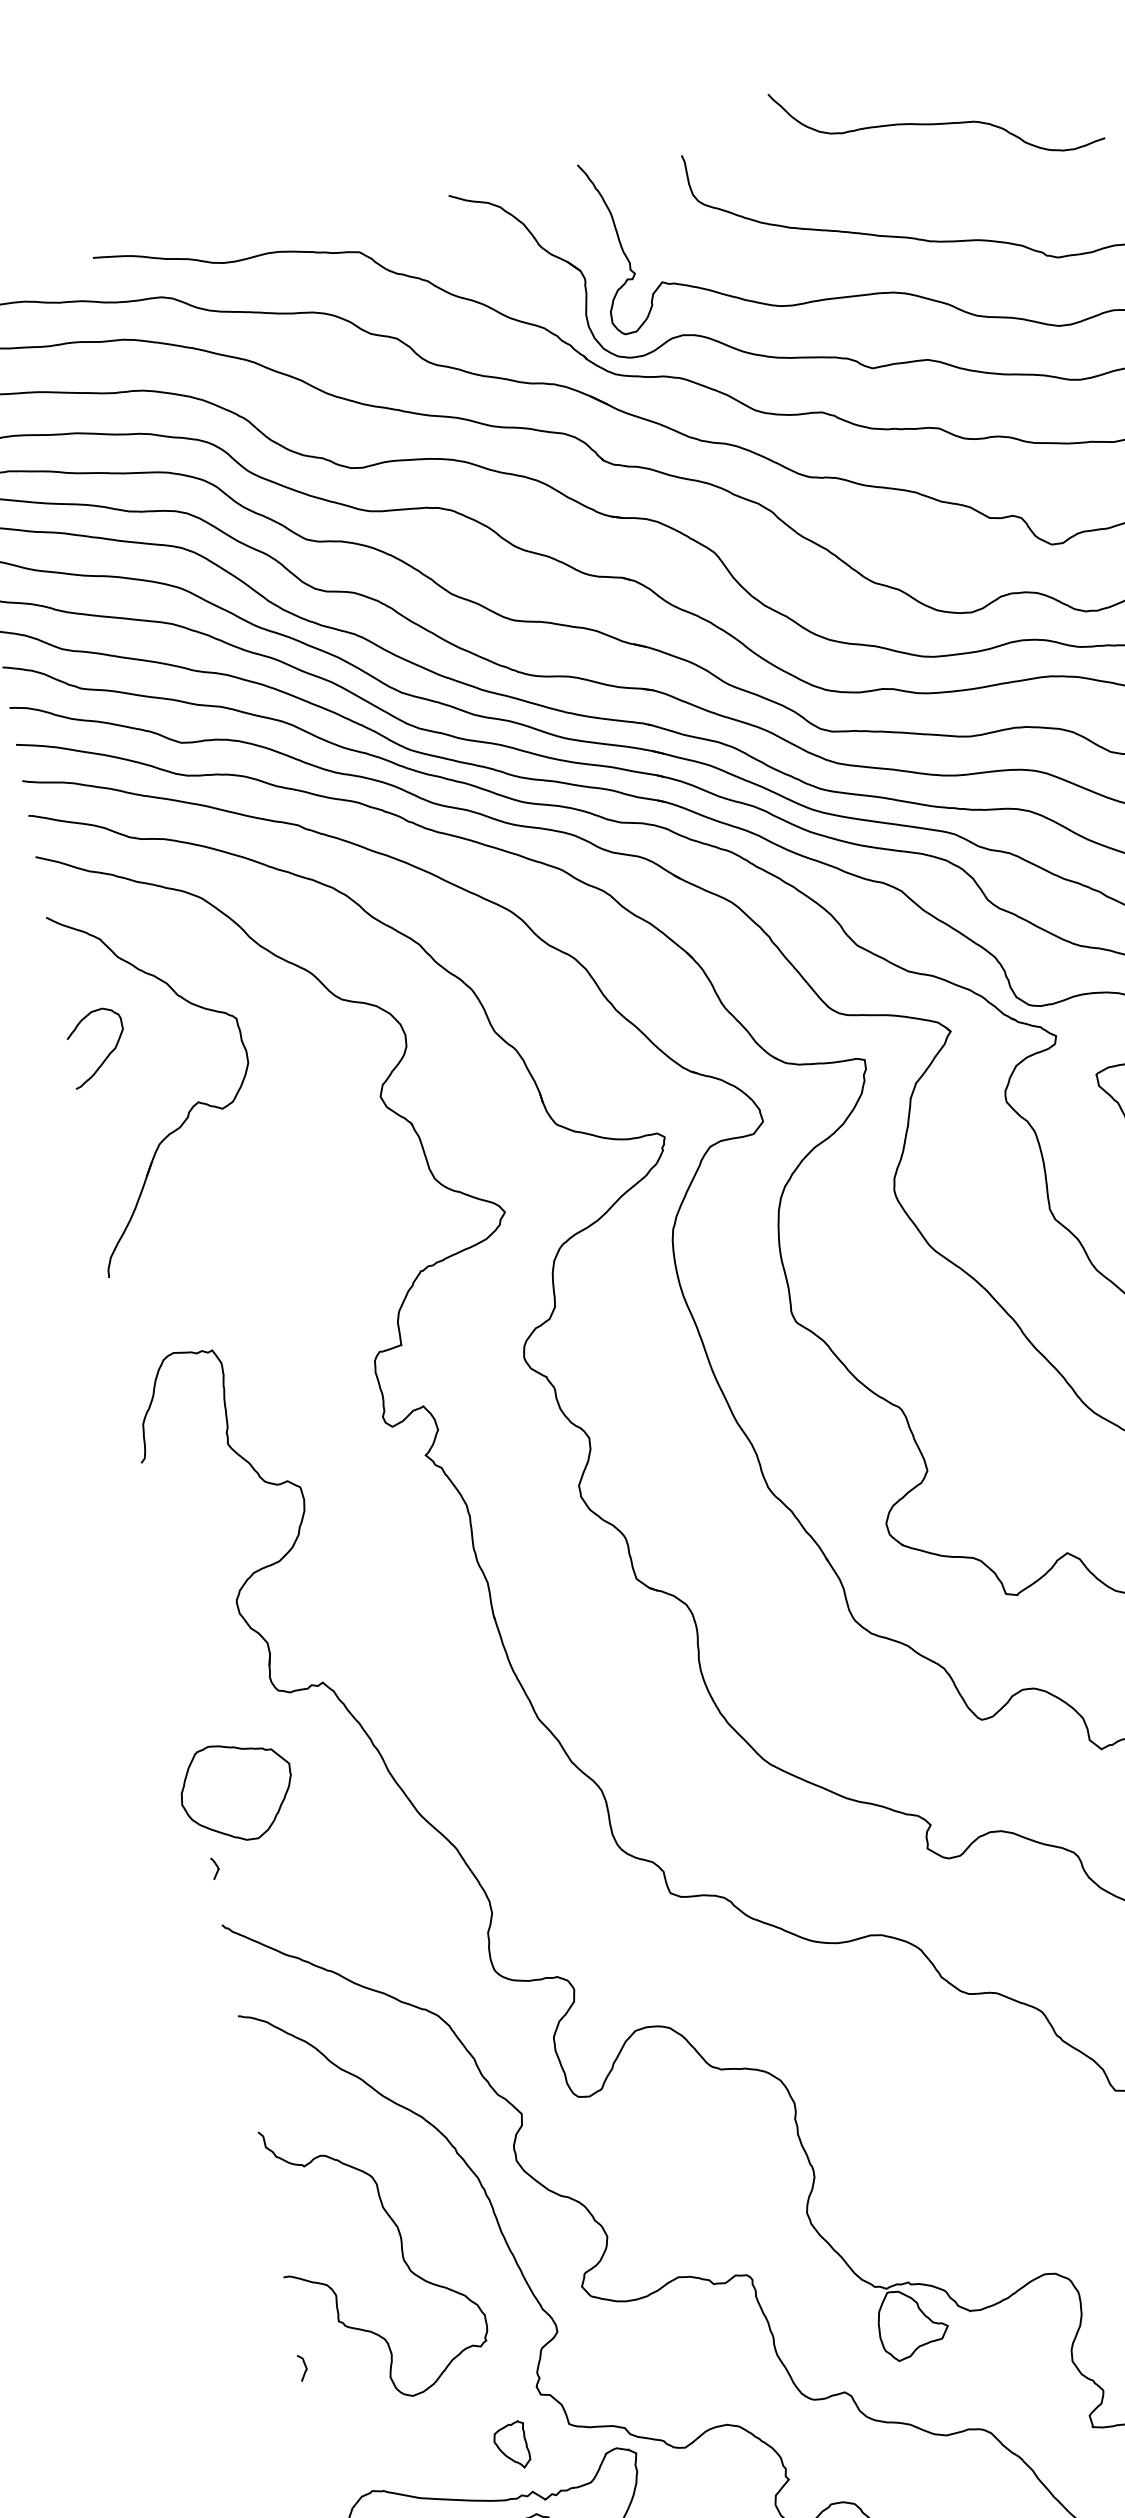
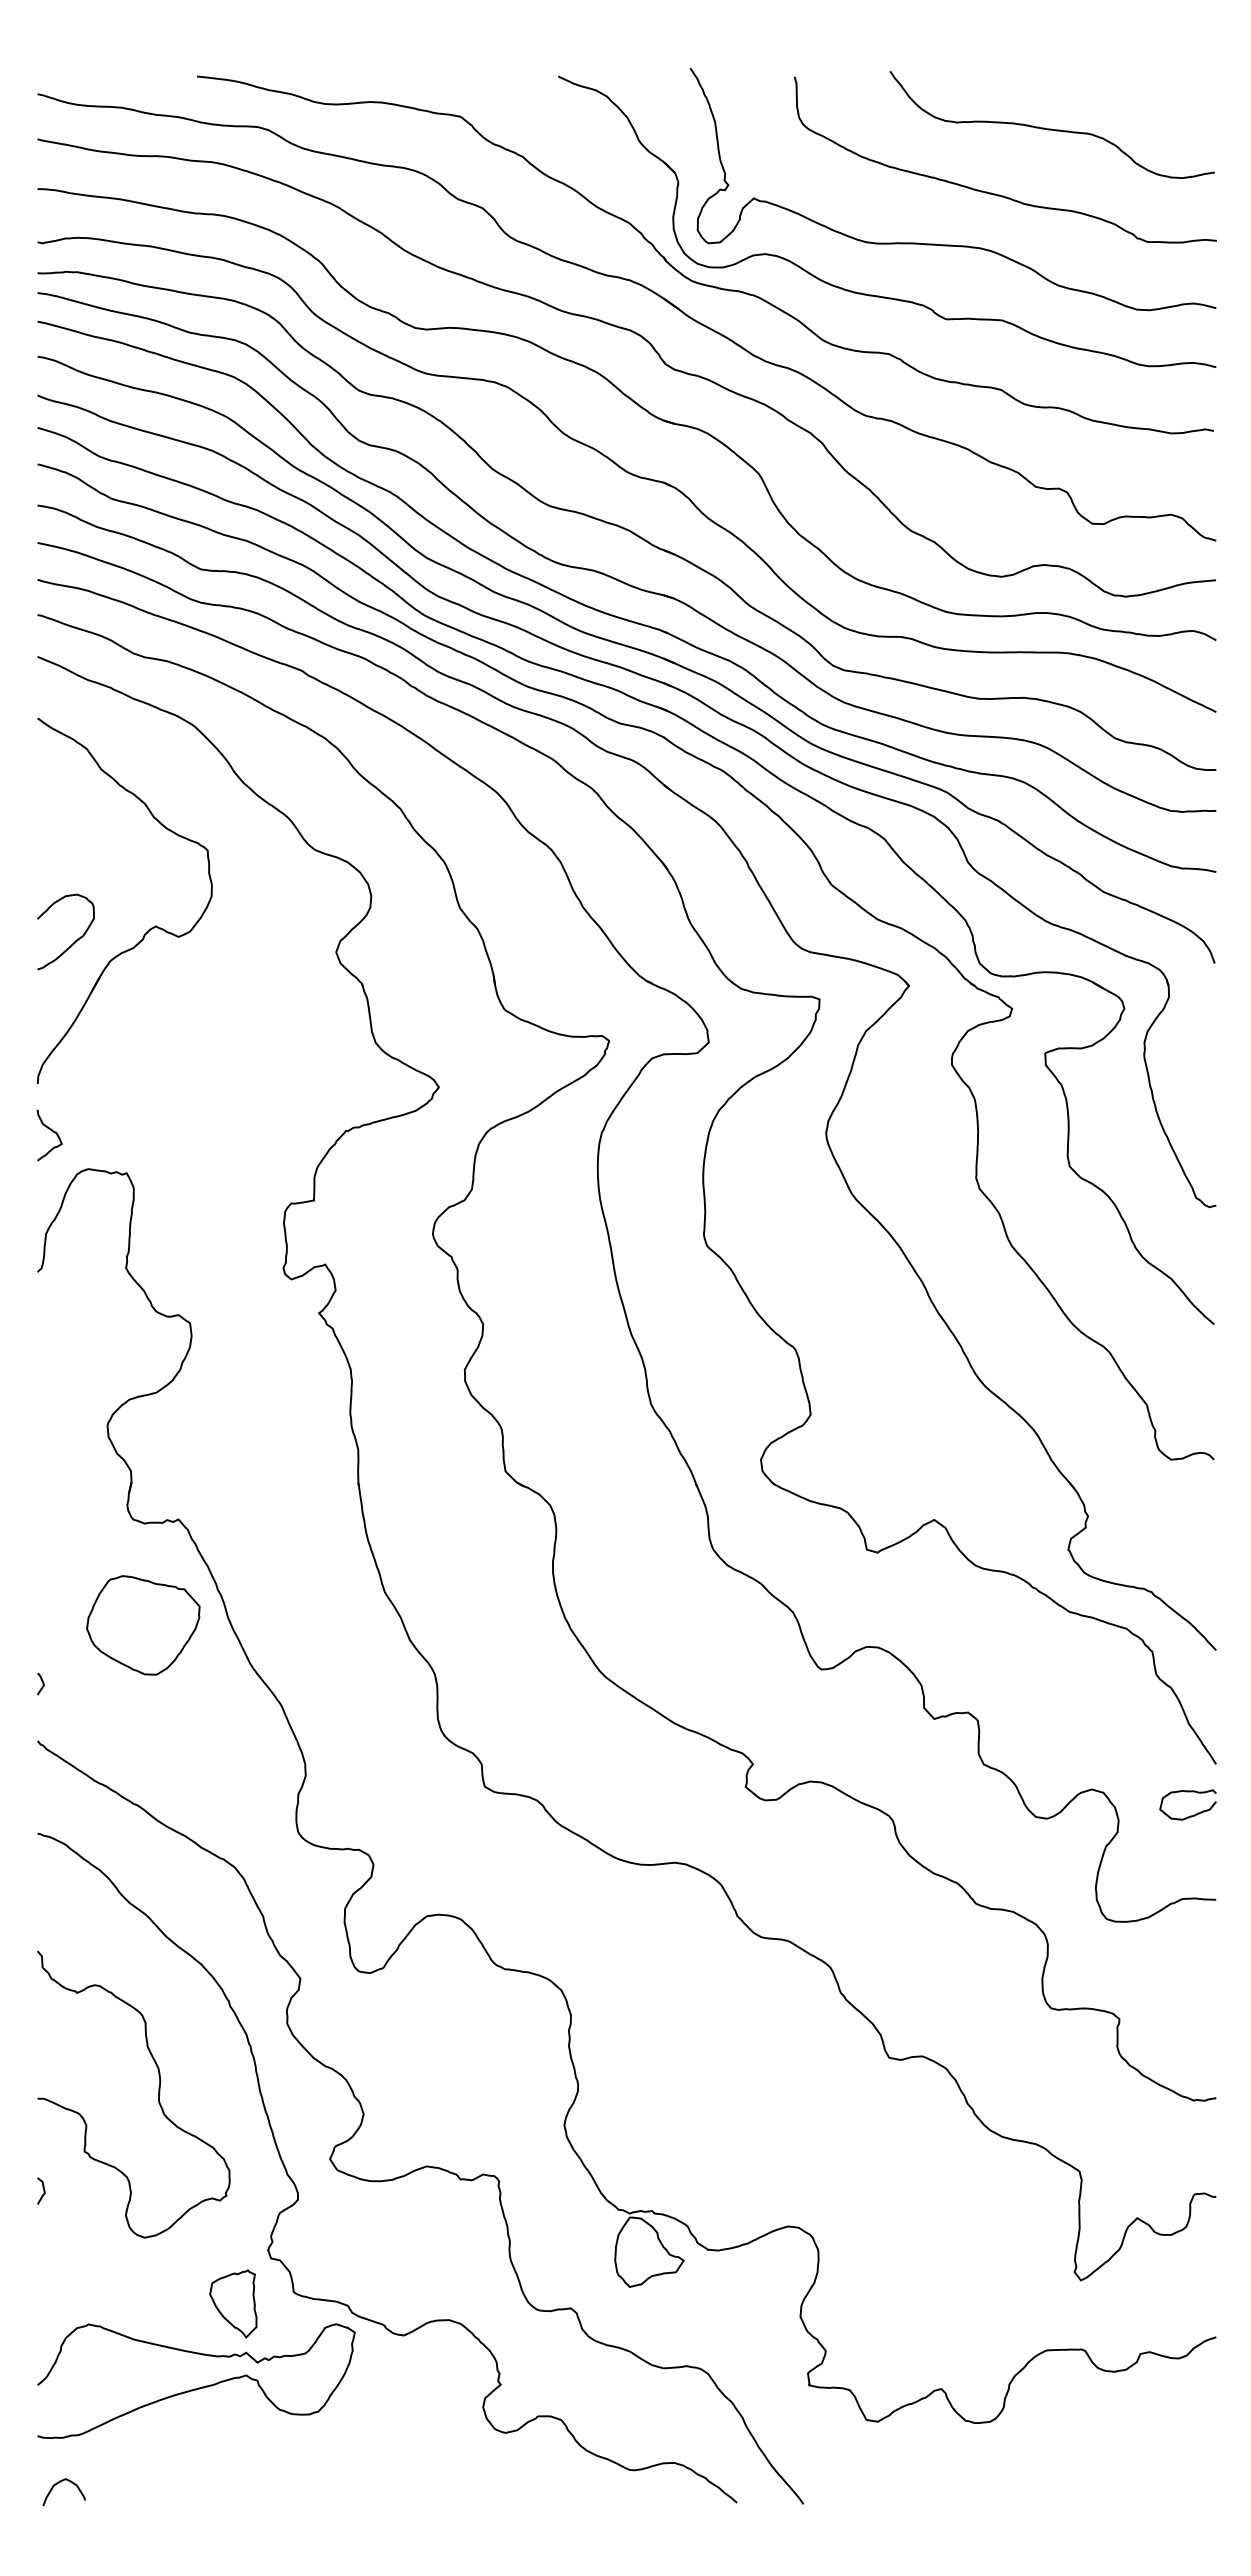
curve: (936, 122) -> (1051, 128), moved
curve: (108, 1054) -> (75, 940), moved
curve: (130, 1322) -> (51, 1131), added
part: (237, 1791) -> (143, 1625), moved
part: (511, 2445) -> (233, 2303), size x1.43

